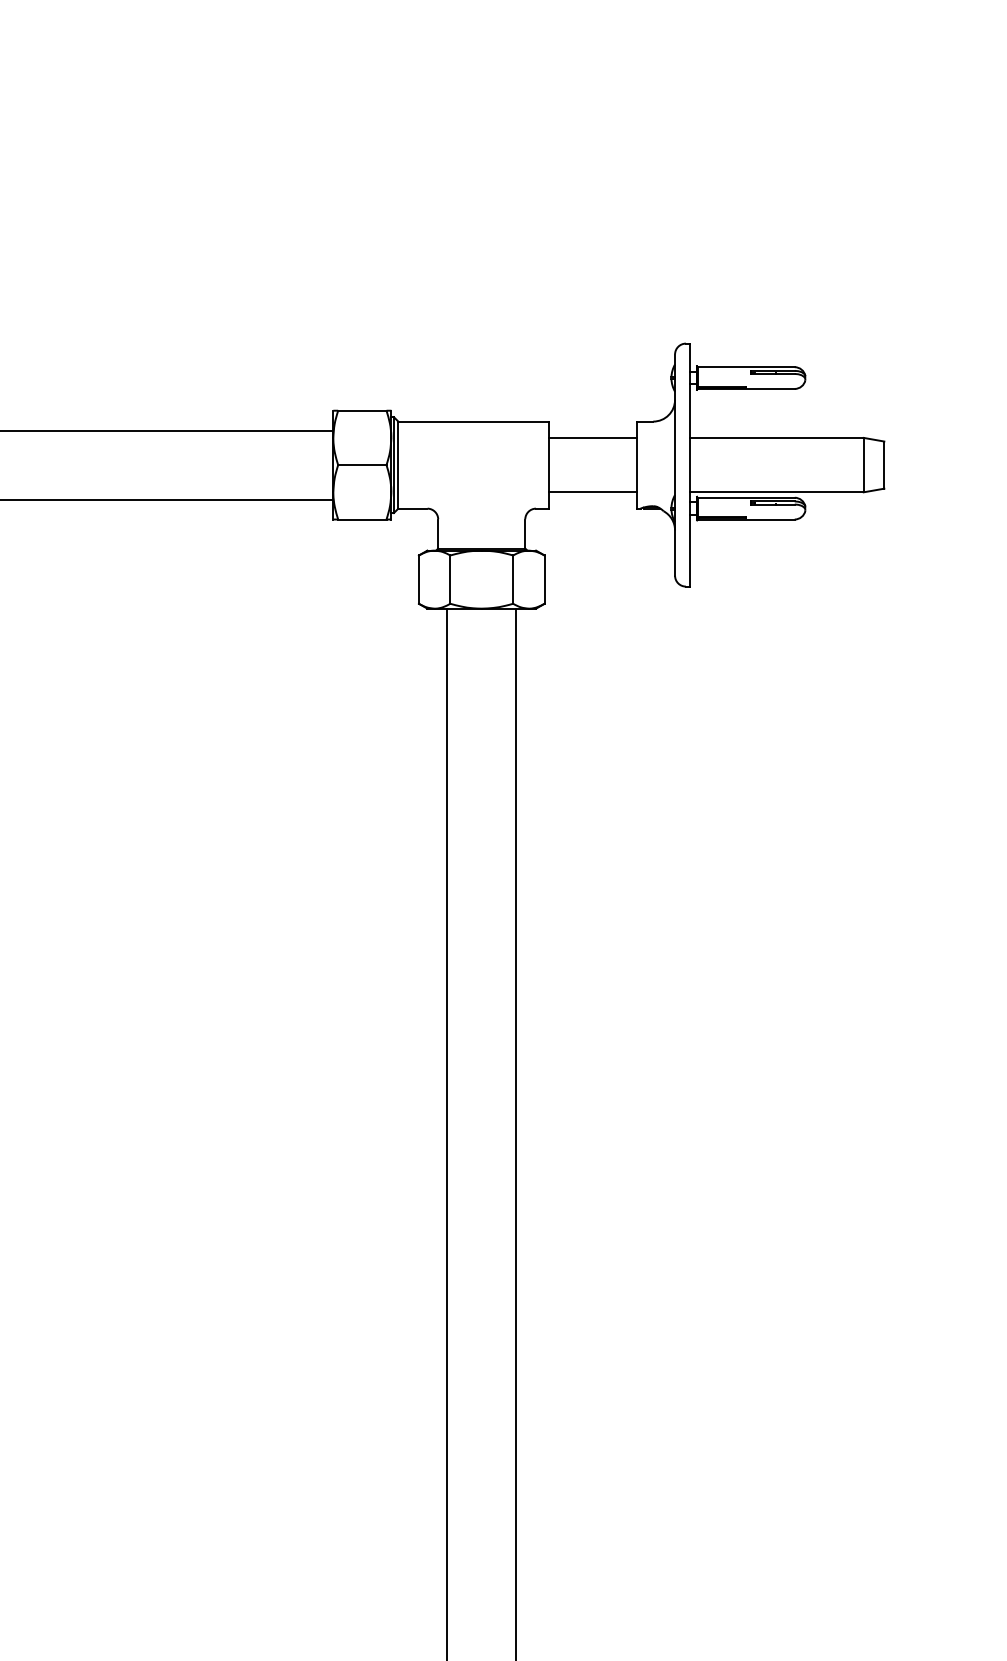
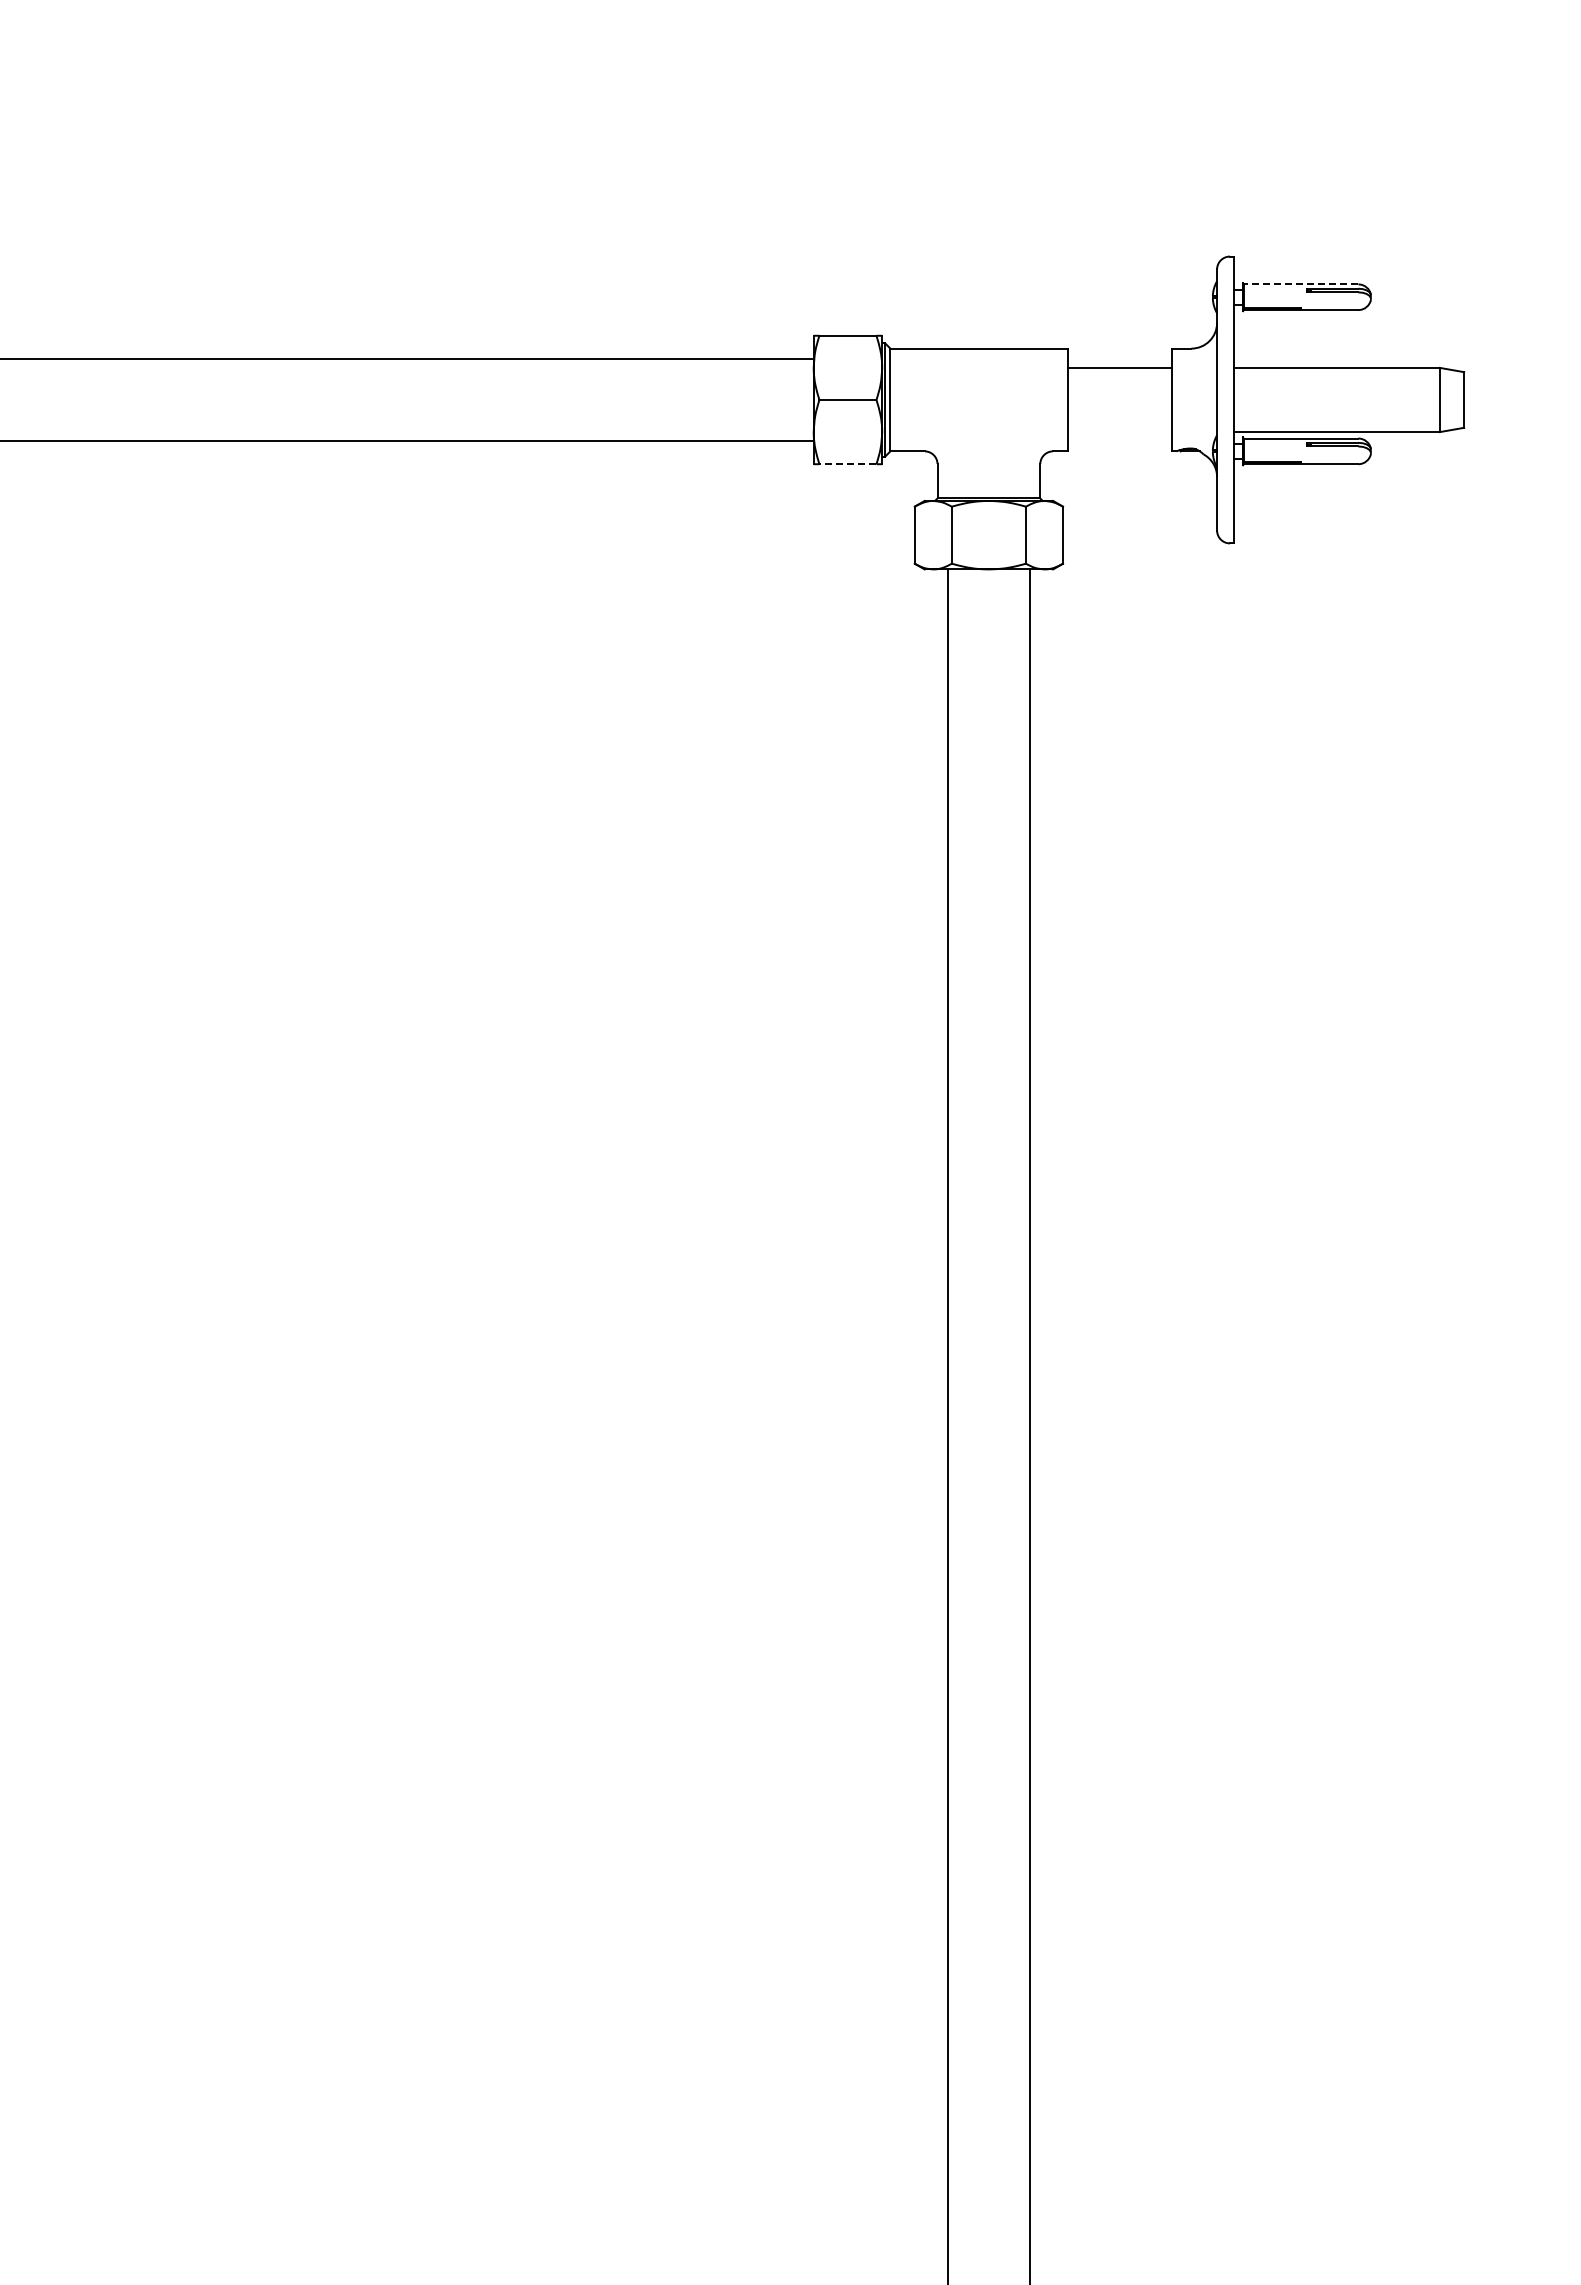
line: (745, 367) -> (1300, 284), solid -> dashed
line: (593, 492) -> (1120, 432), removed
line: (361, 519) -> (847, 464), solid -> dashed

